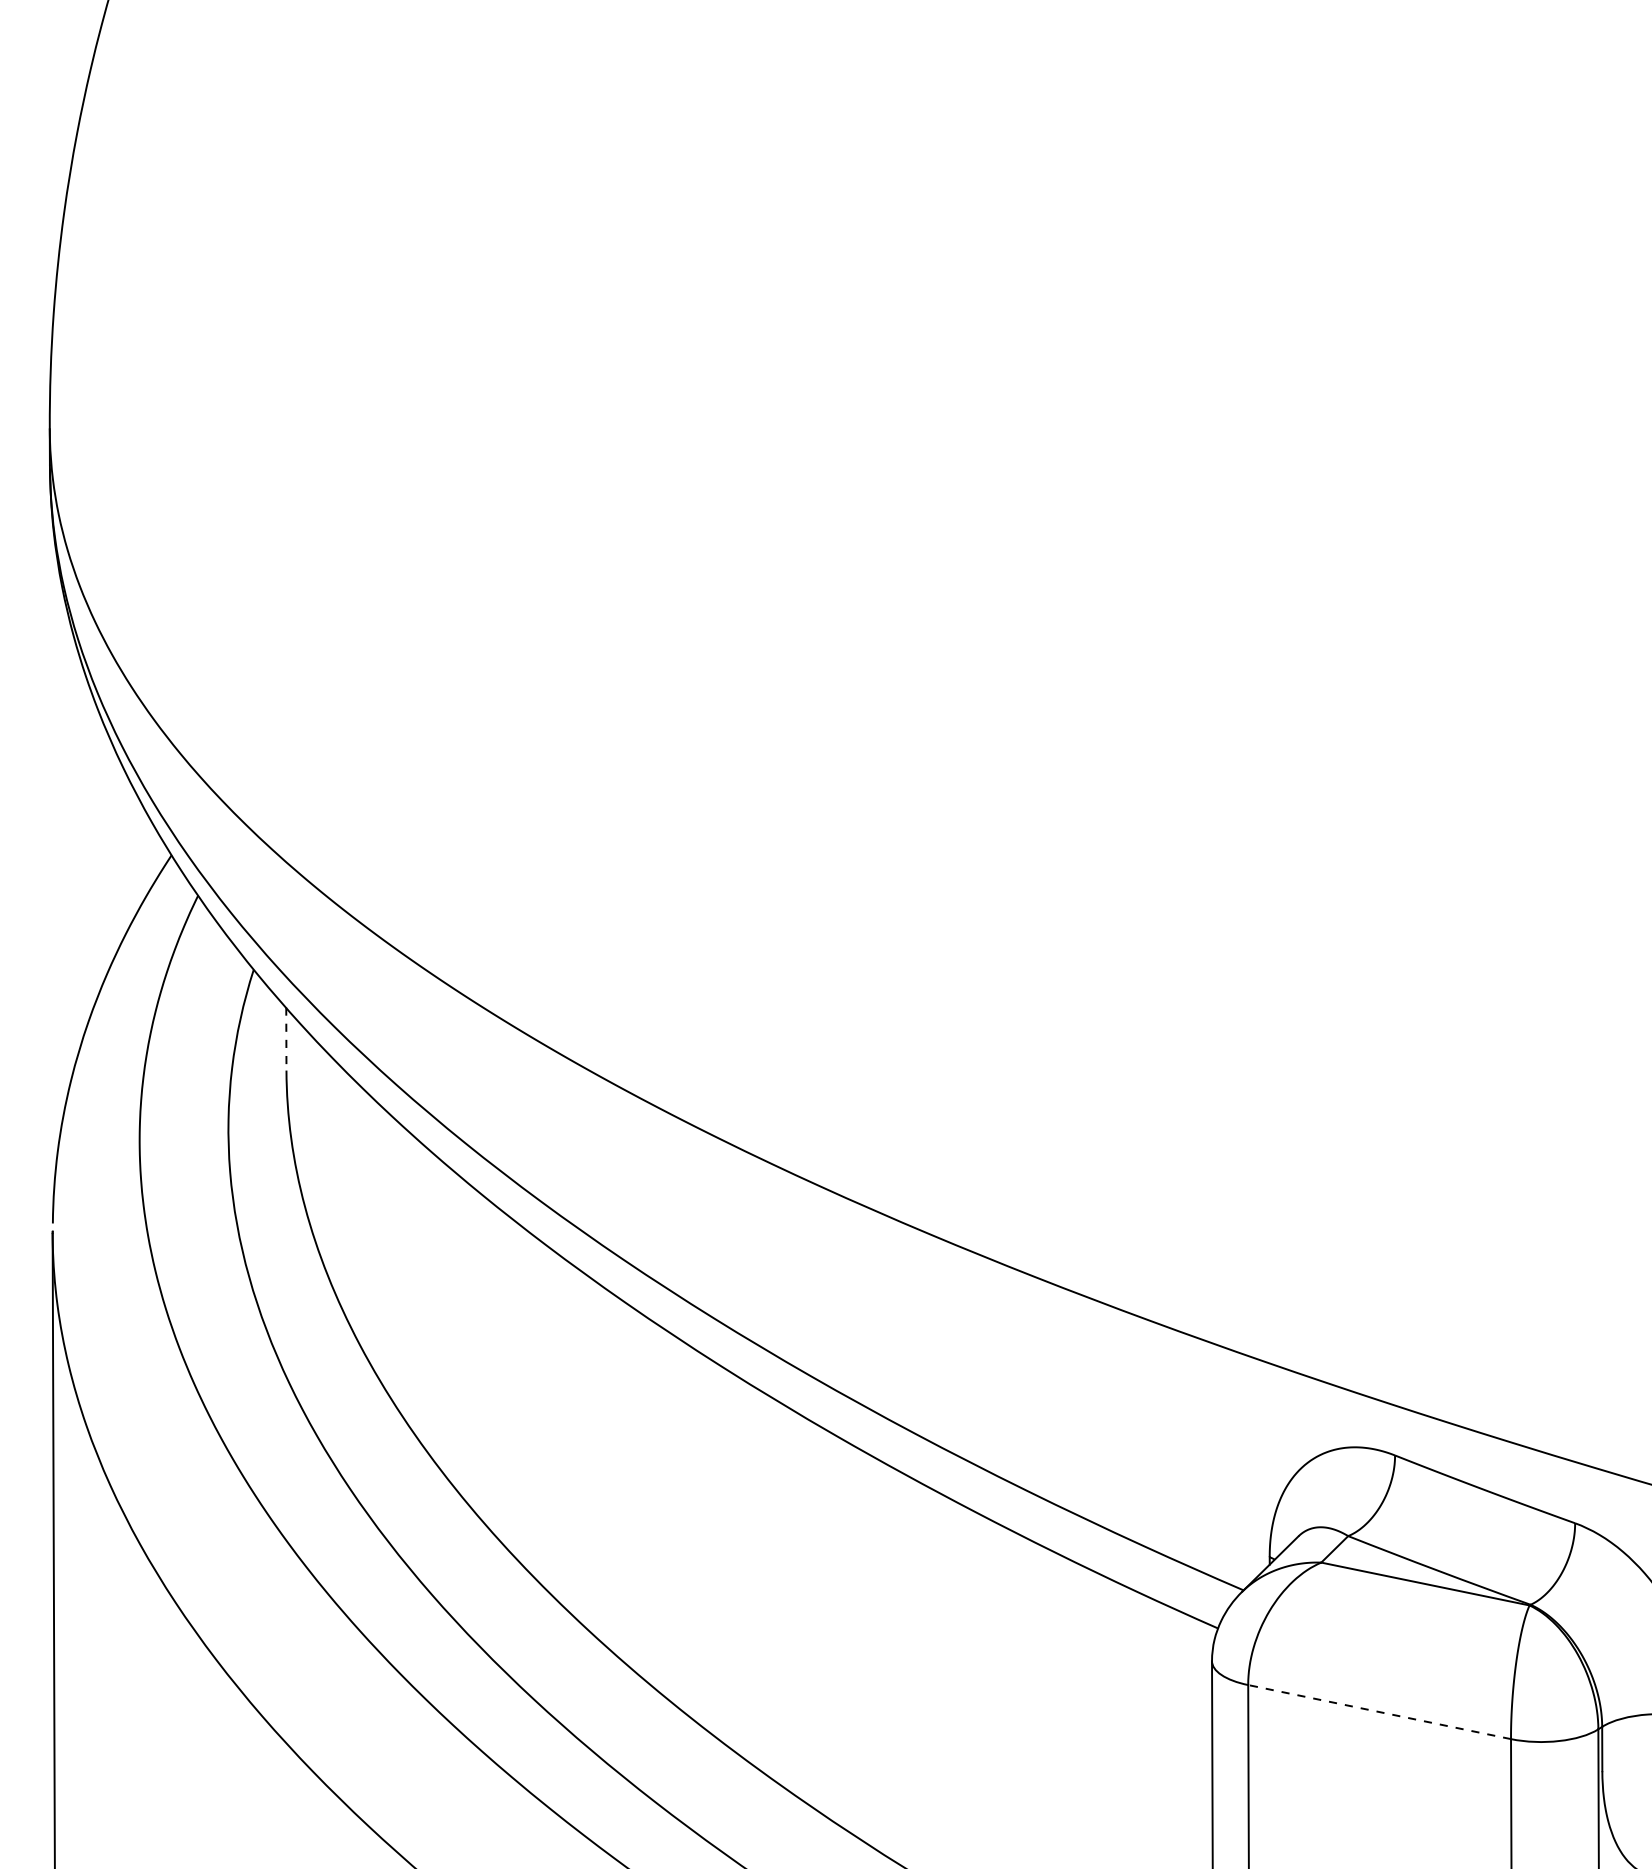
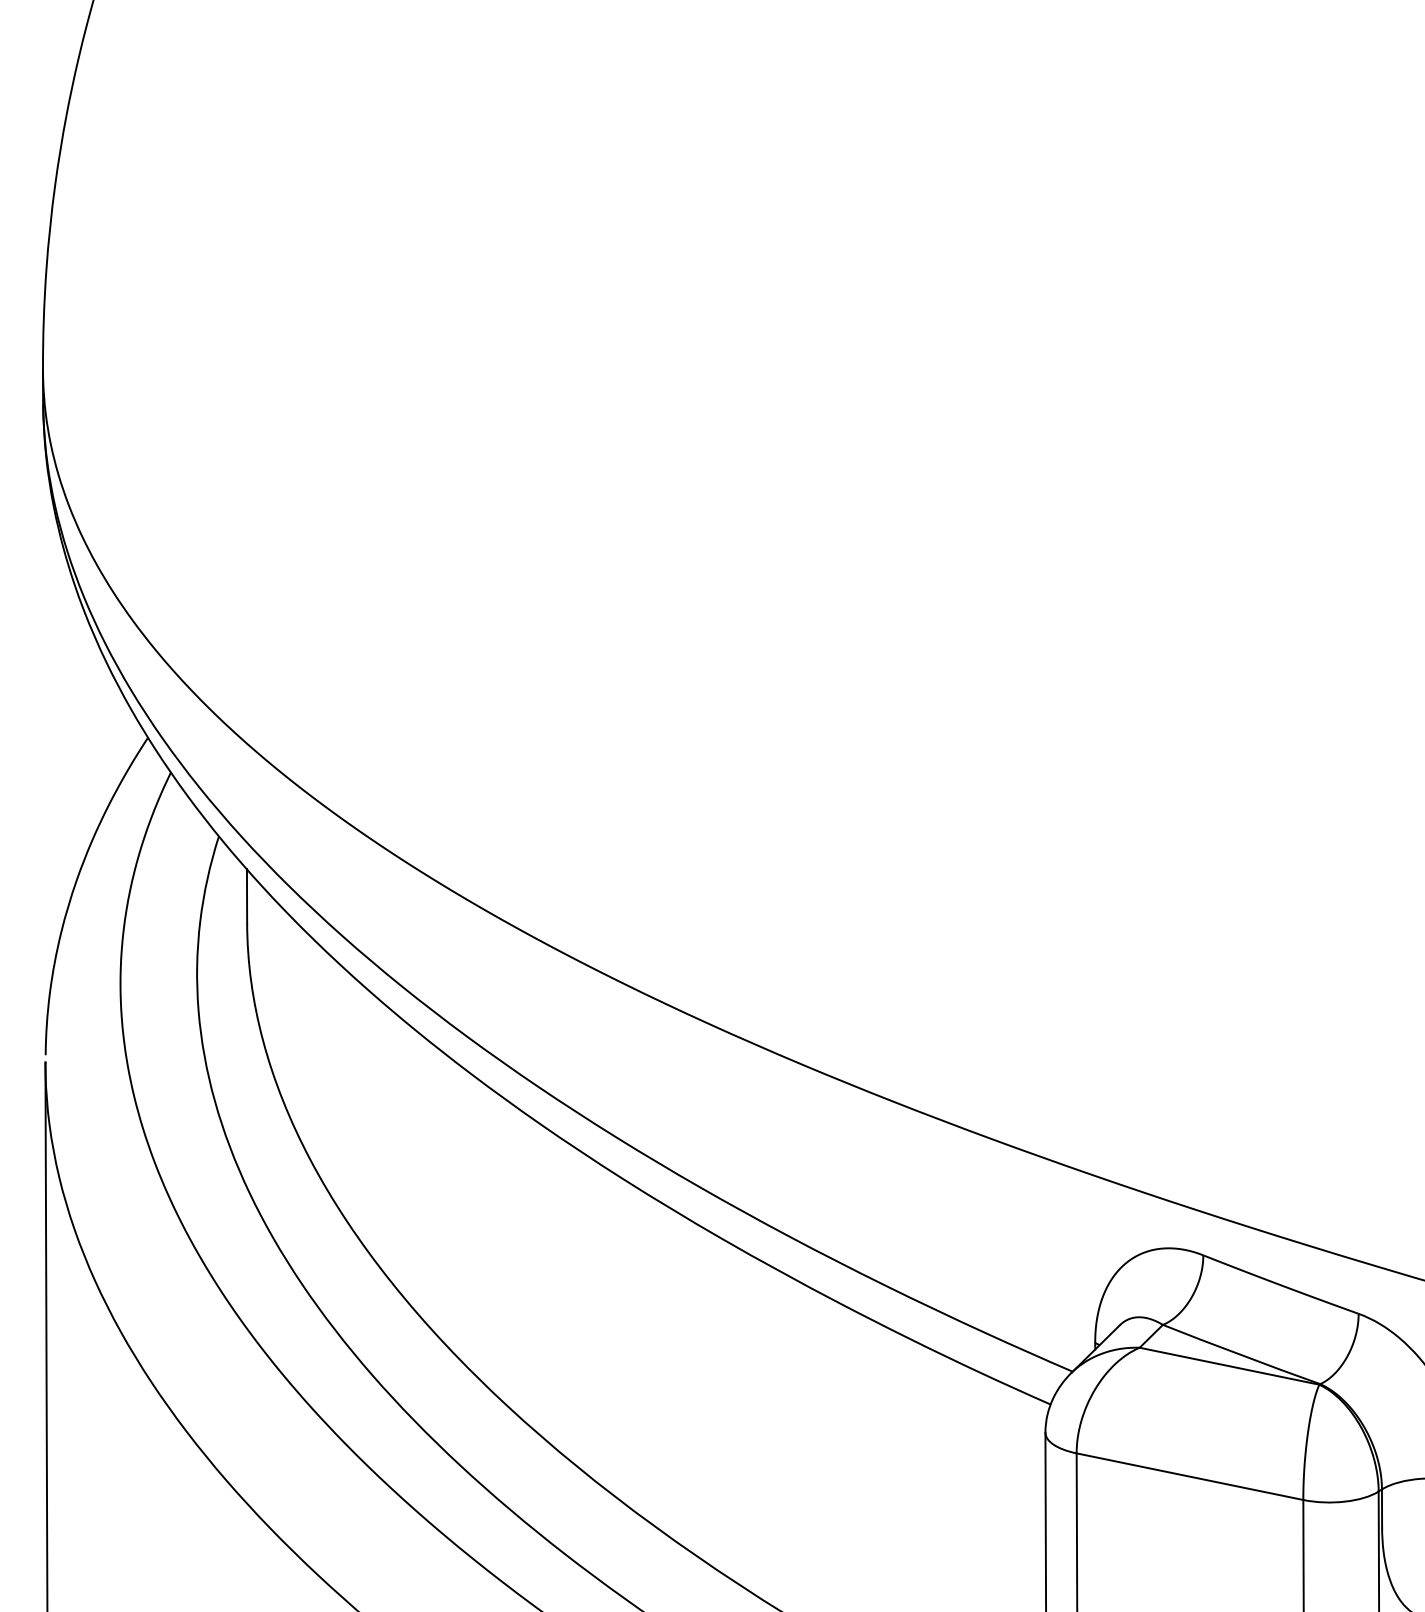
line: (286, 1039) -> (247, 896), dashed -> solid
line: (1380, 1711) -> (1190, 1476), dashed -> solid

